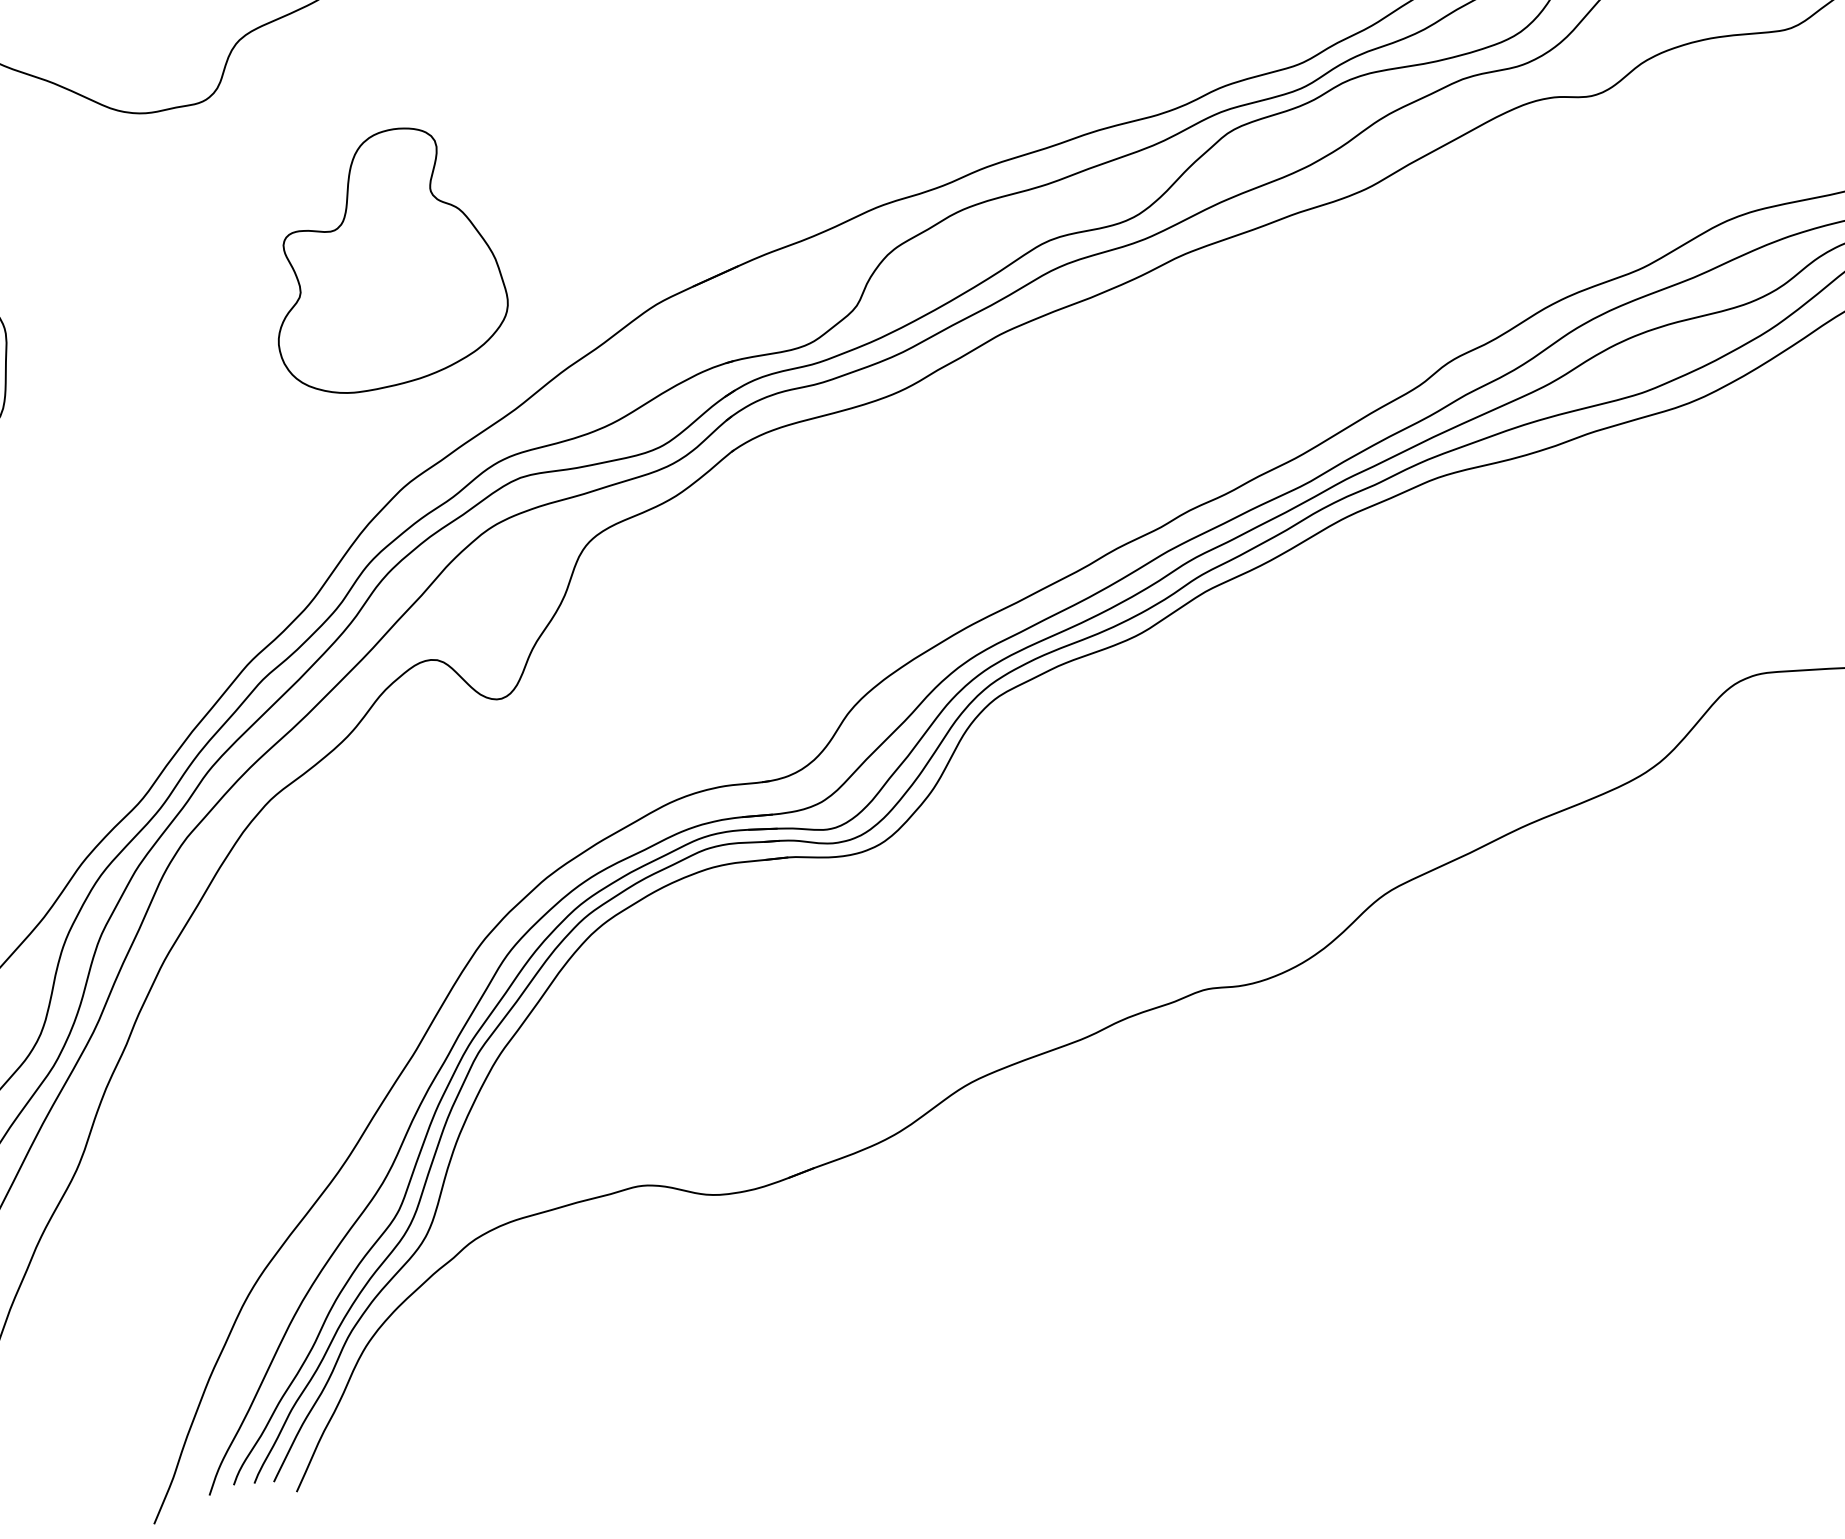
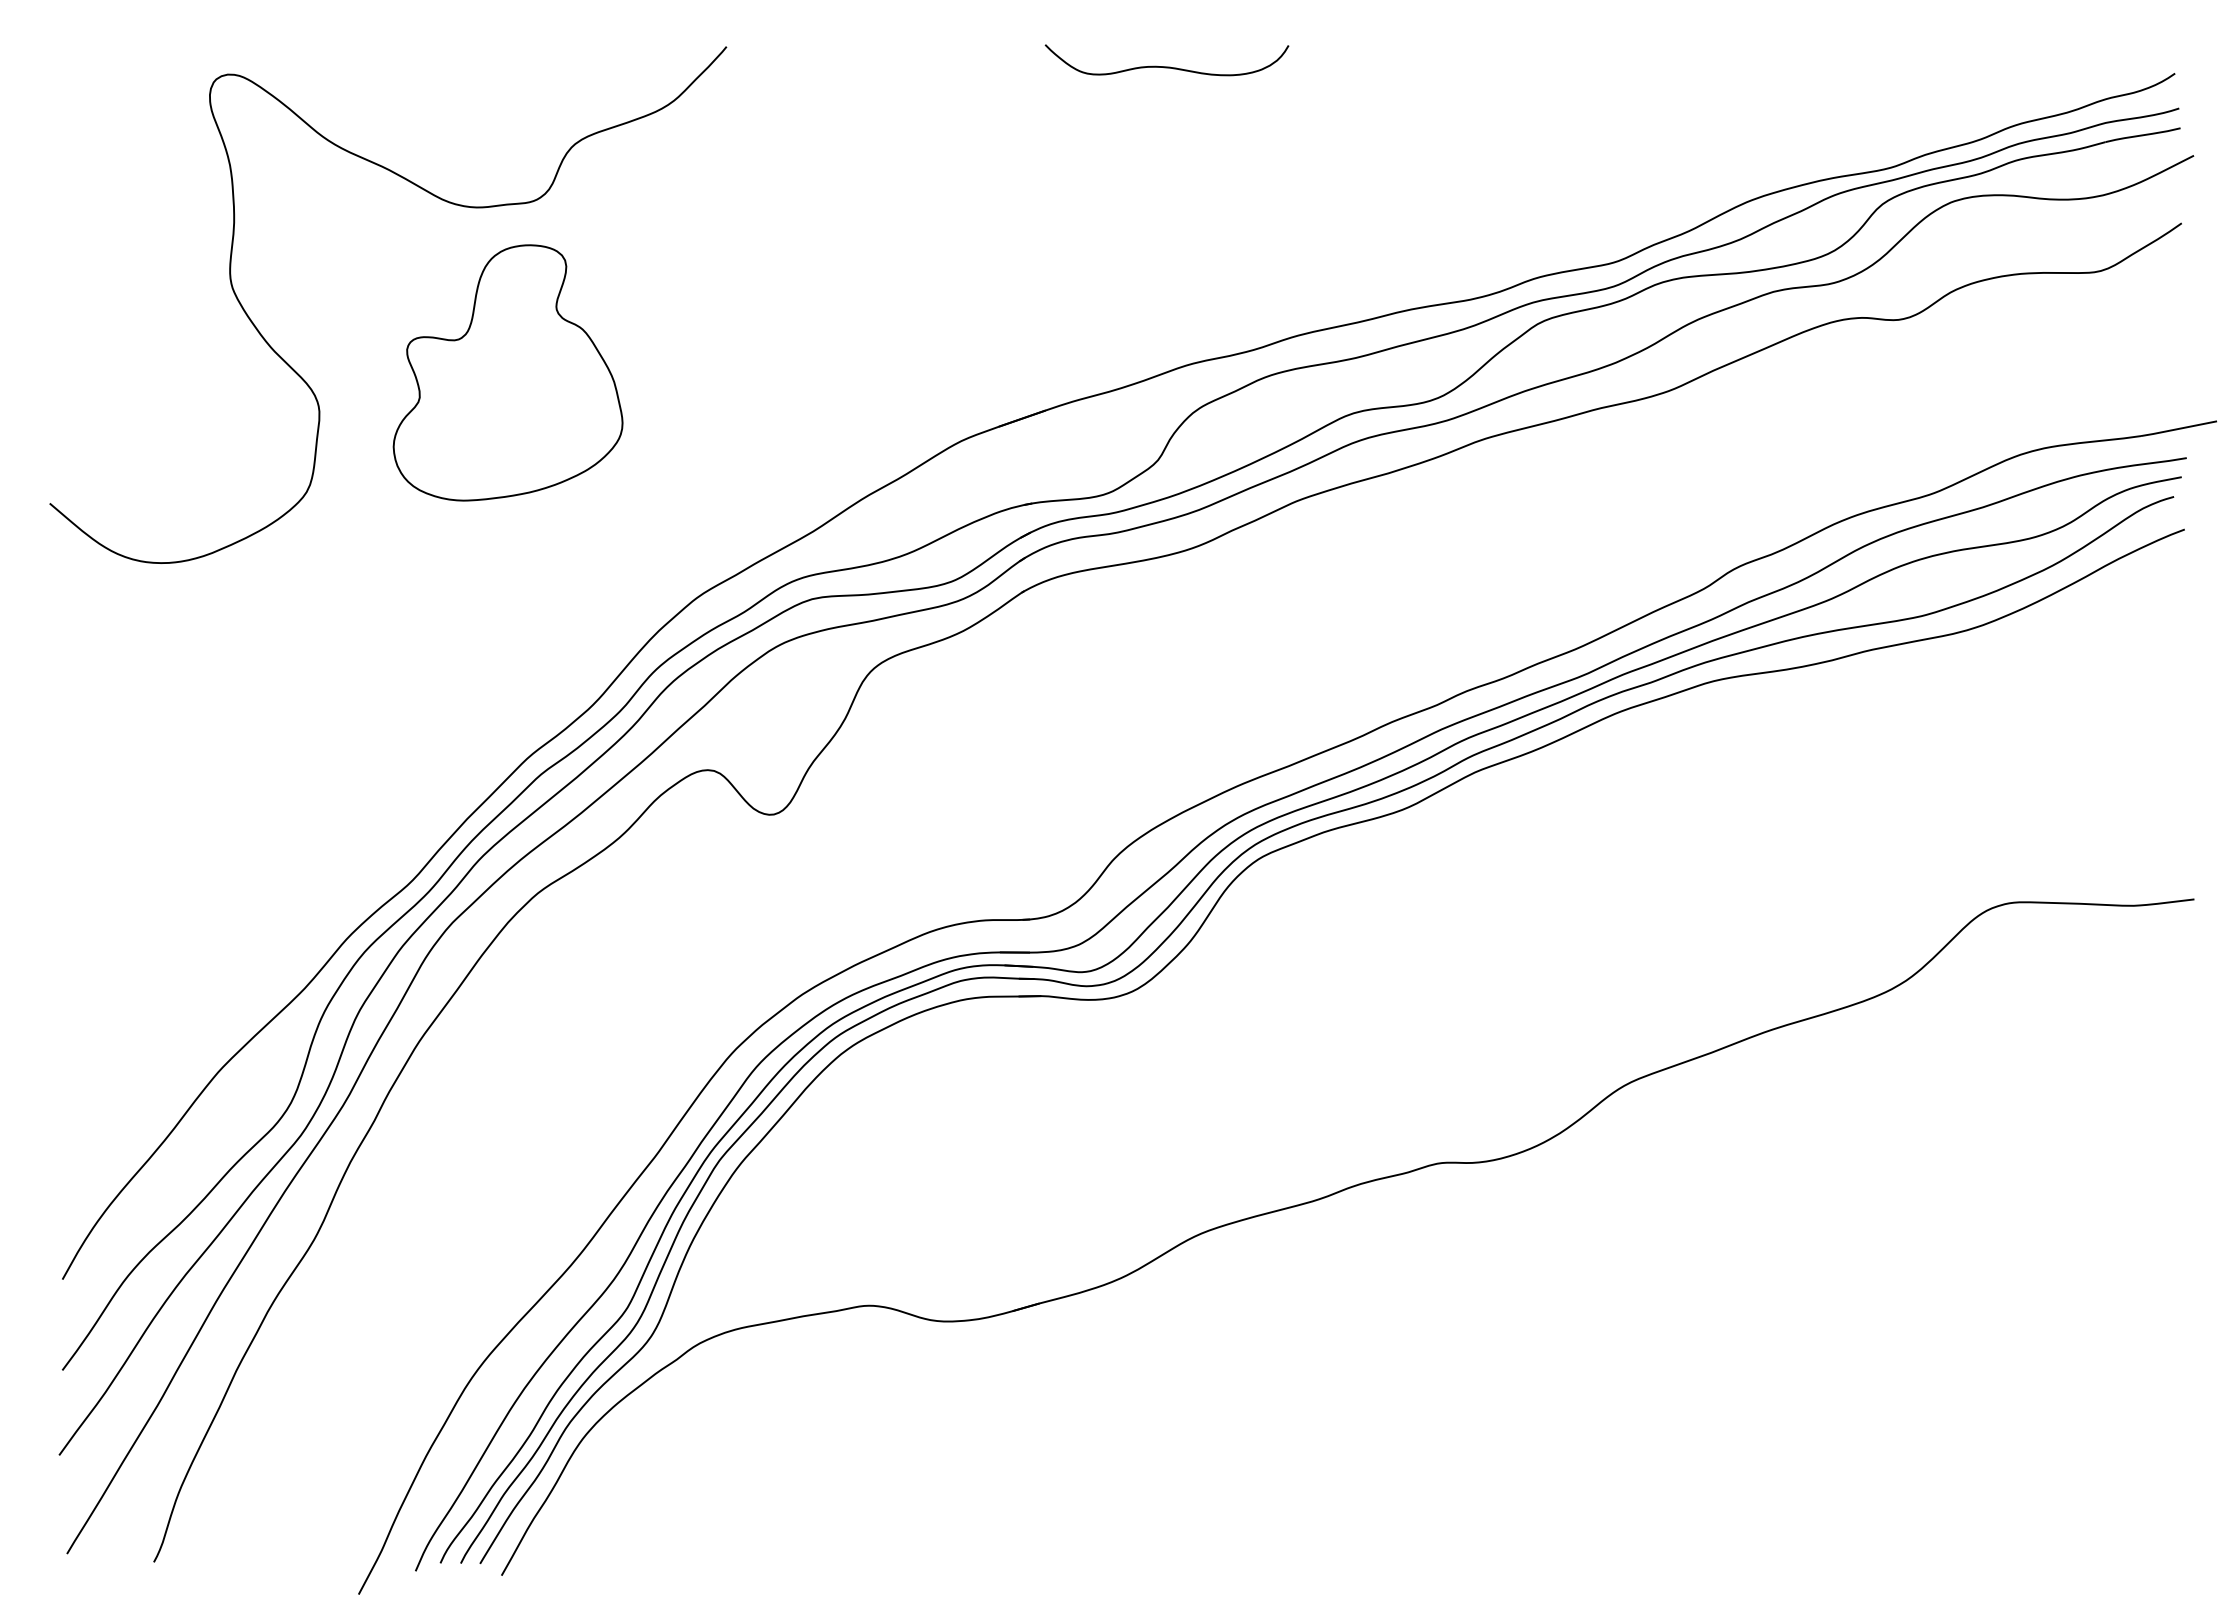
part: (386, 259) -> (507, 372), moved

